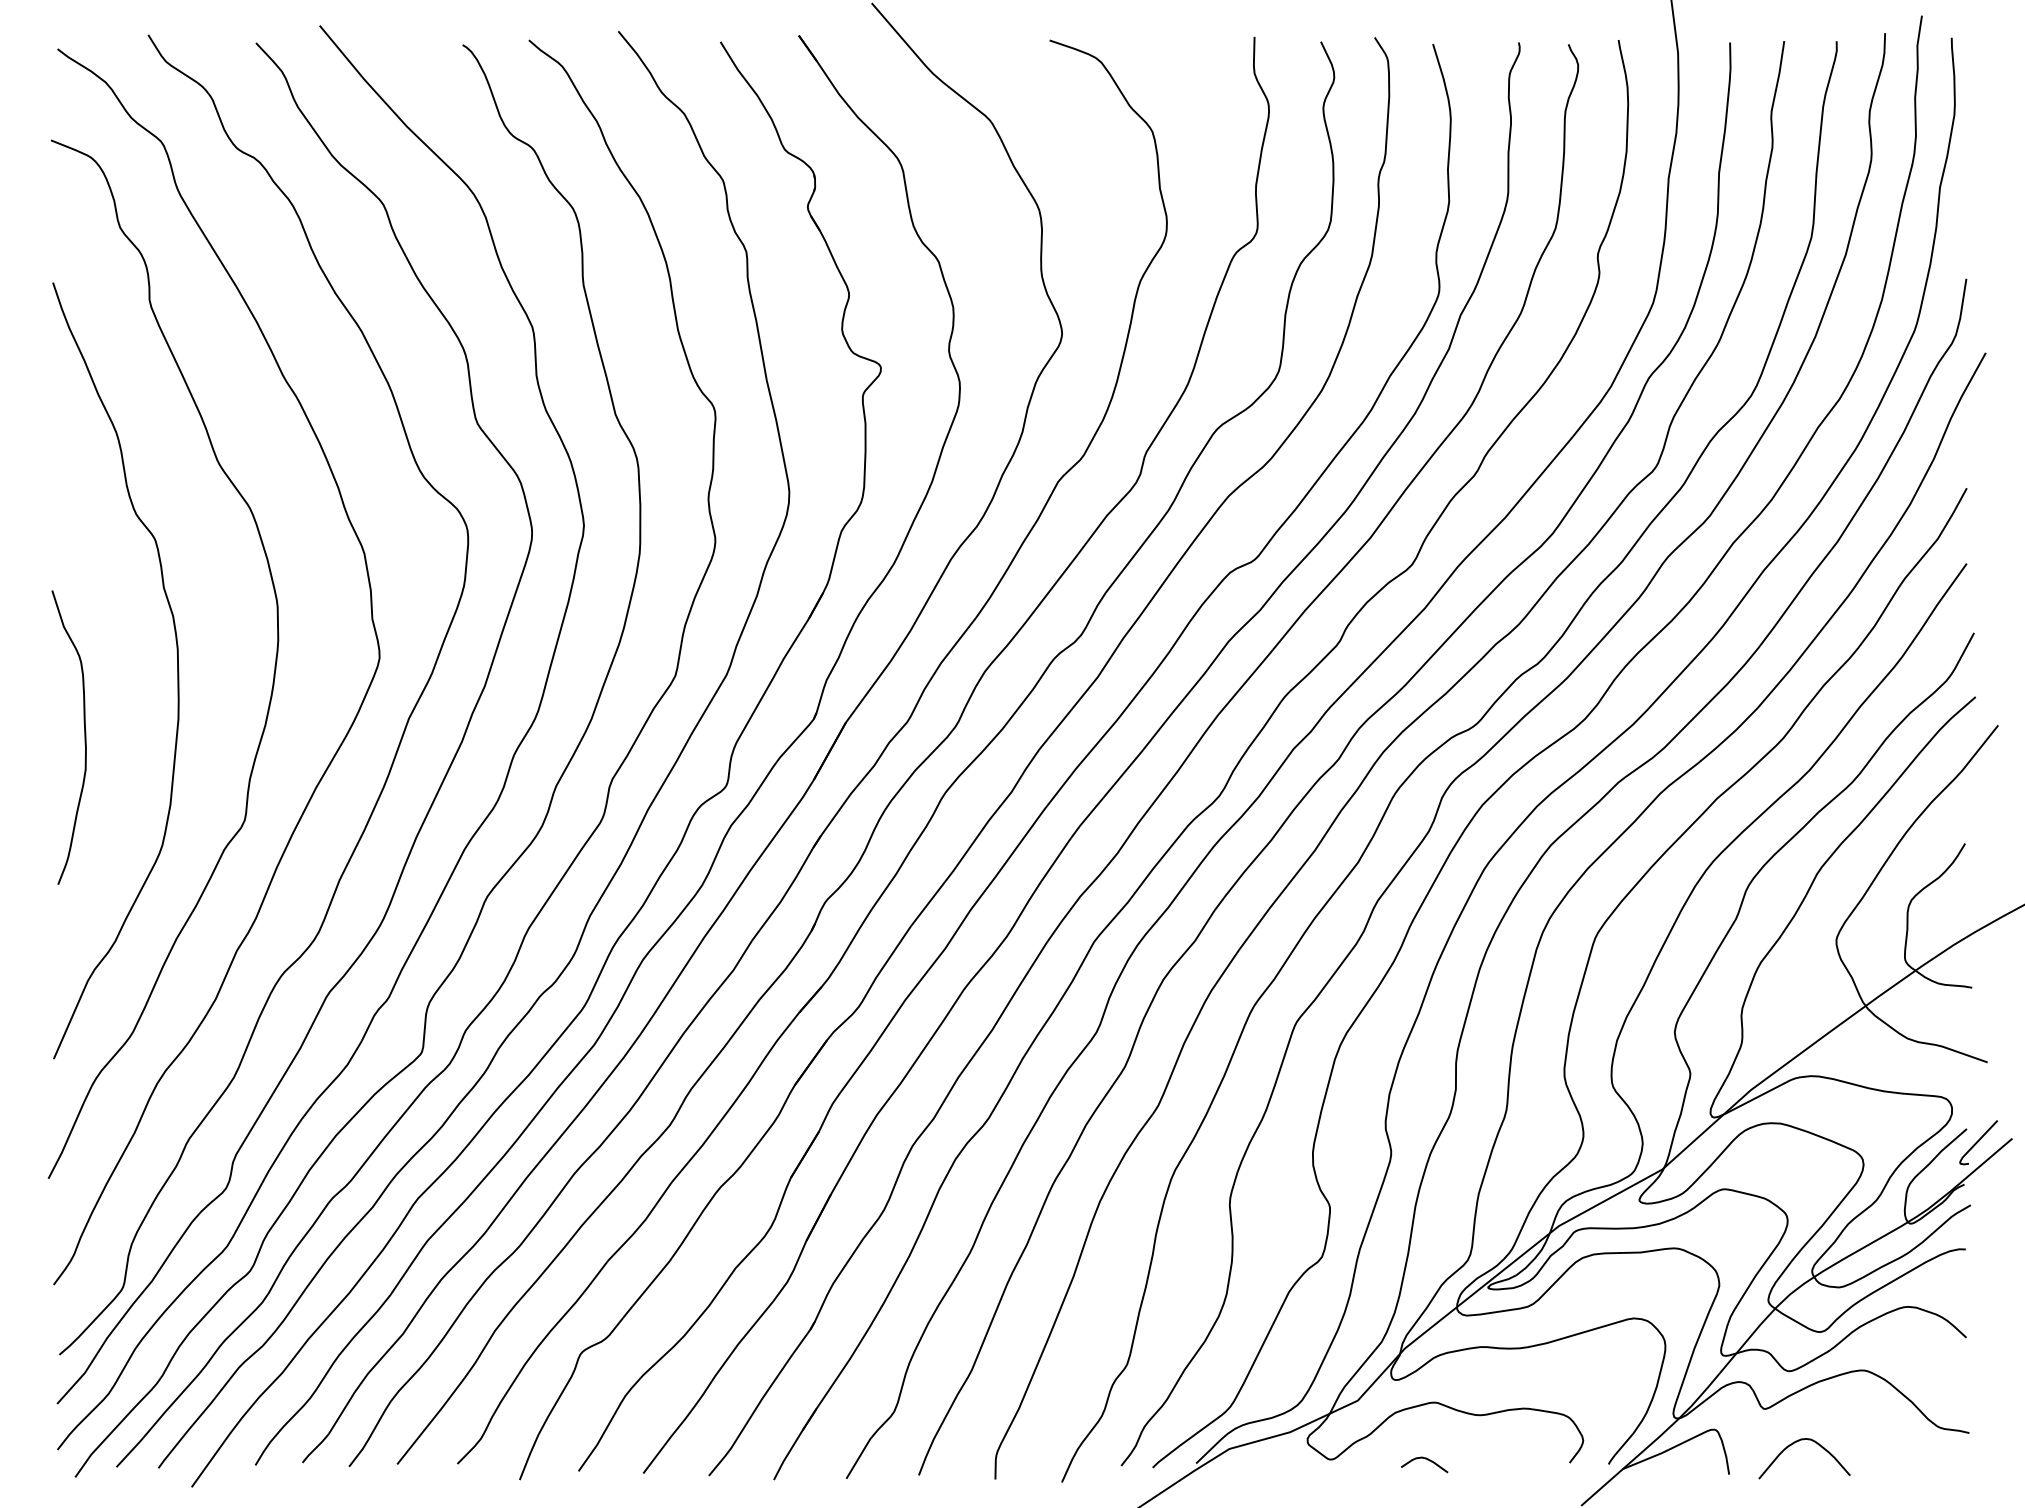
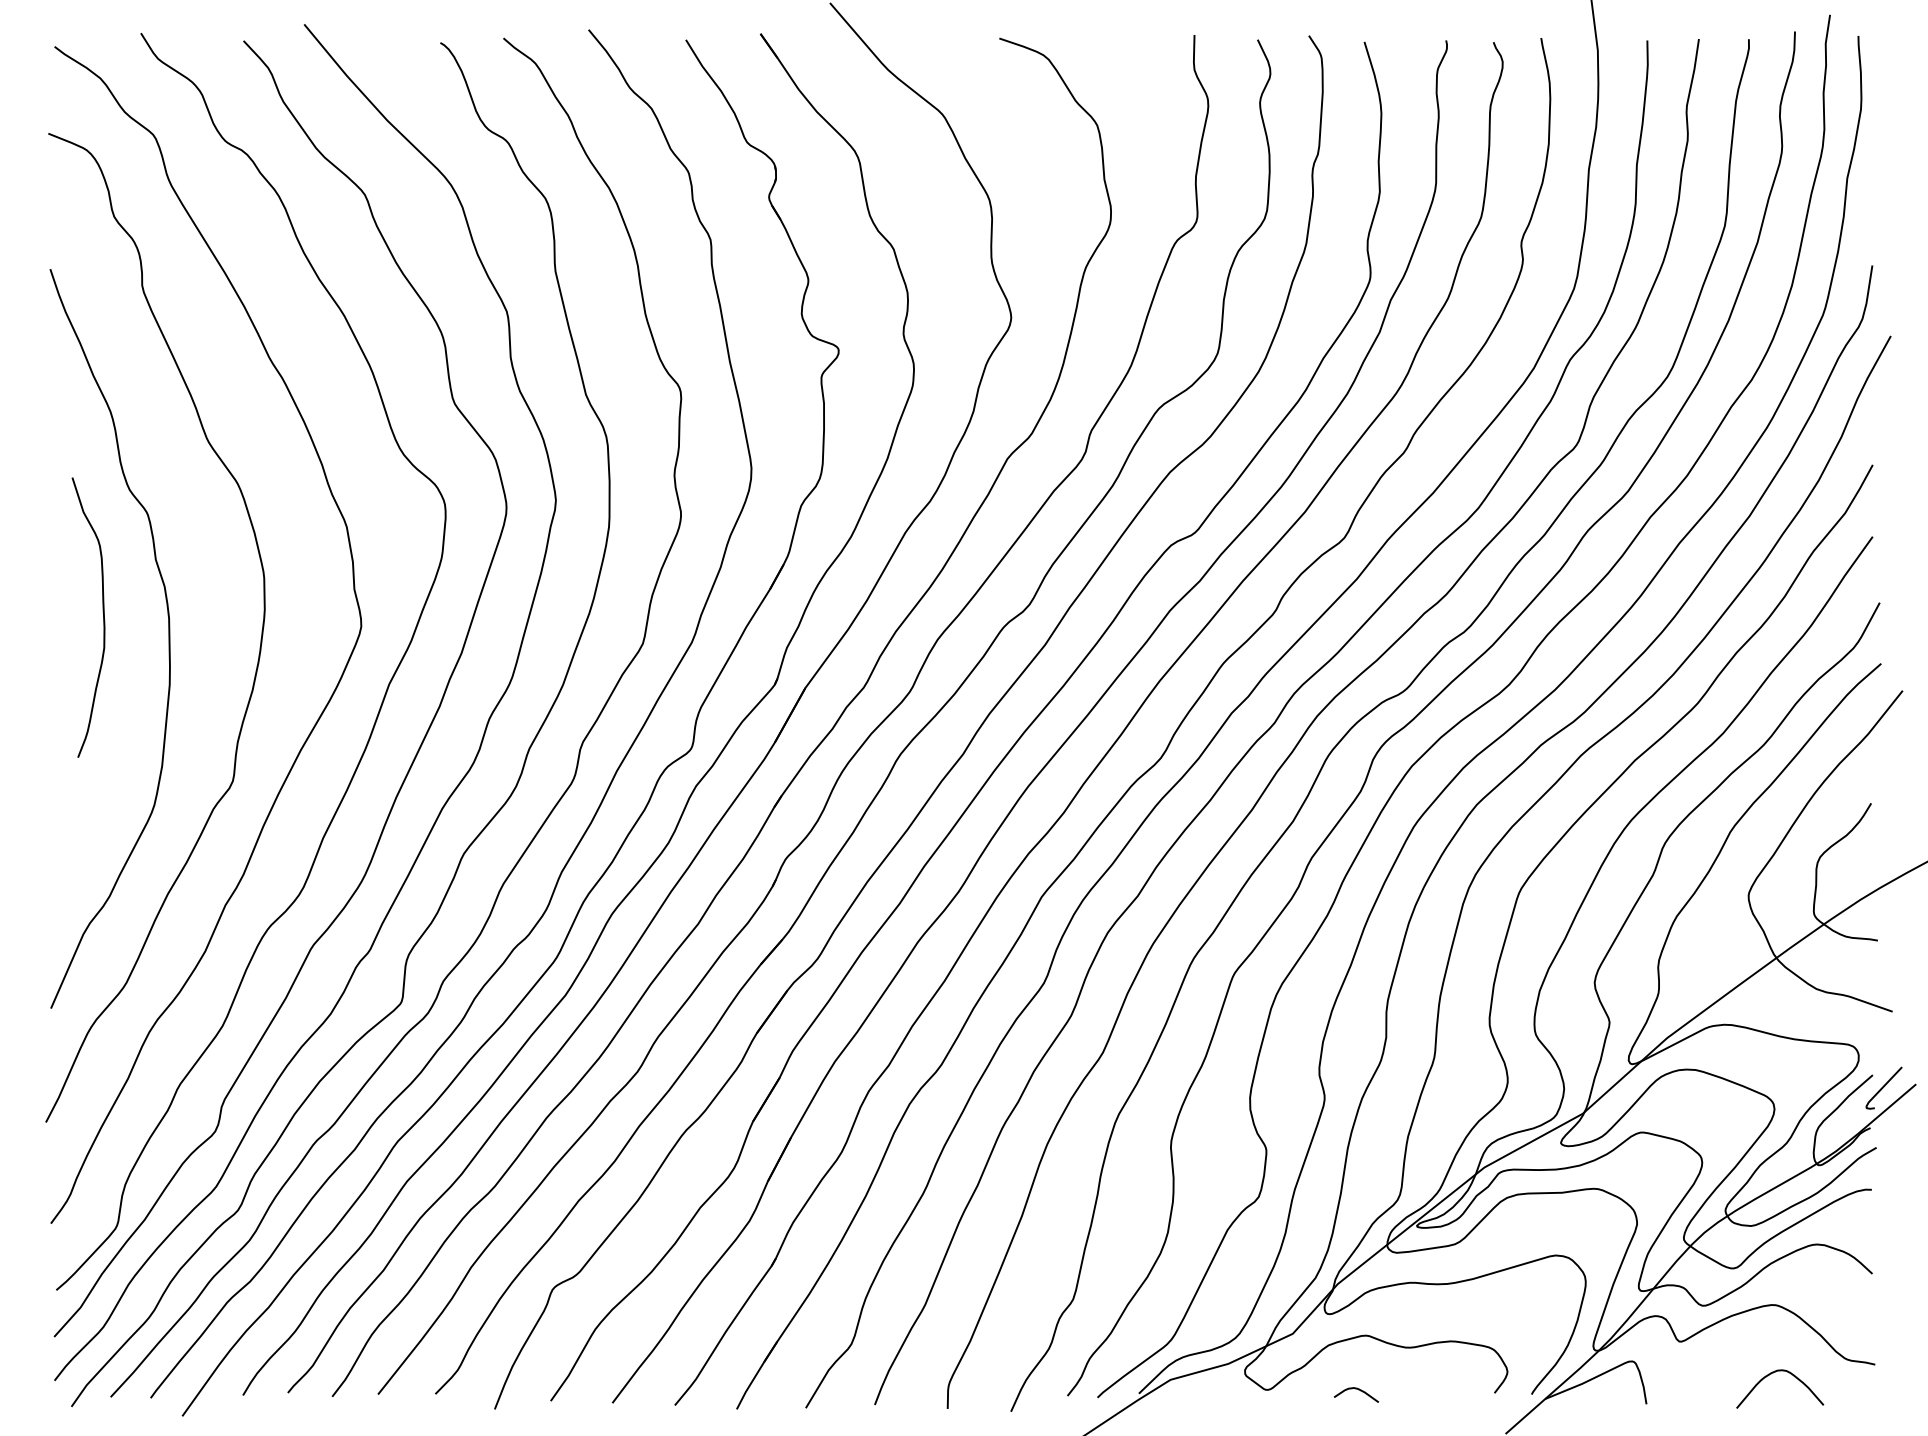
curve: (84, 737) -> (103, 617), moved
curve: (1799, 1441) -> (1775, 1372), moved

